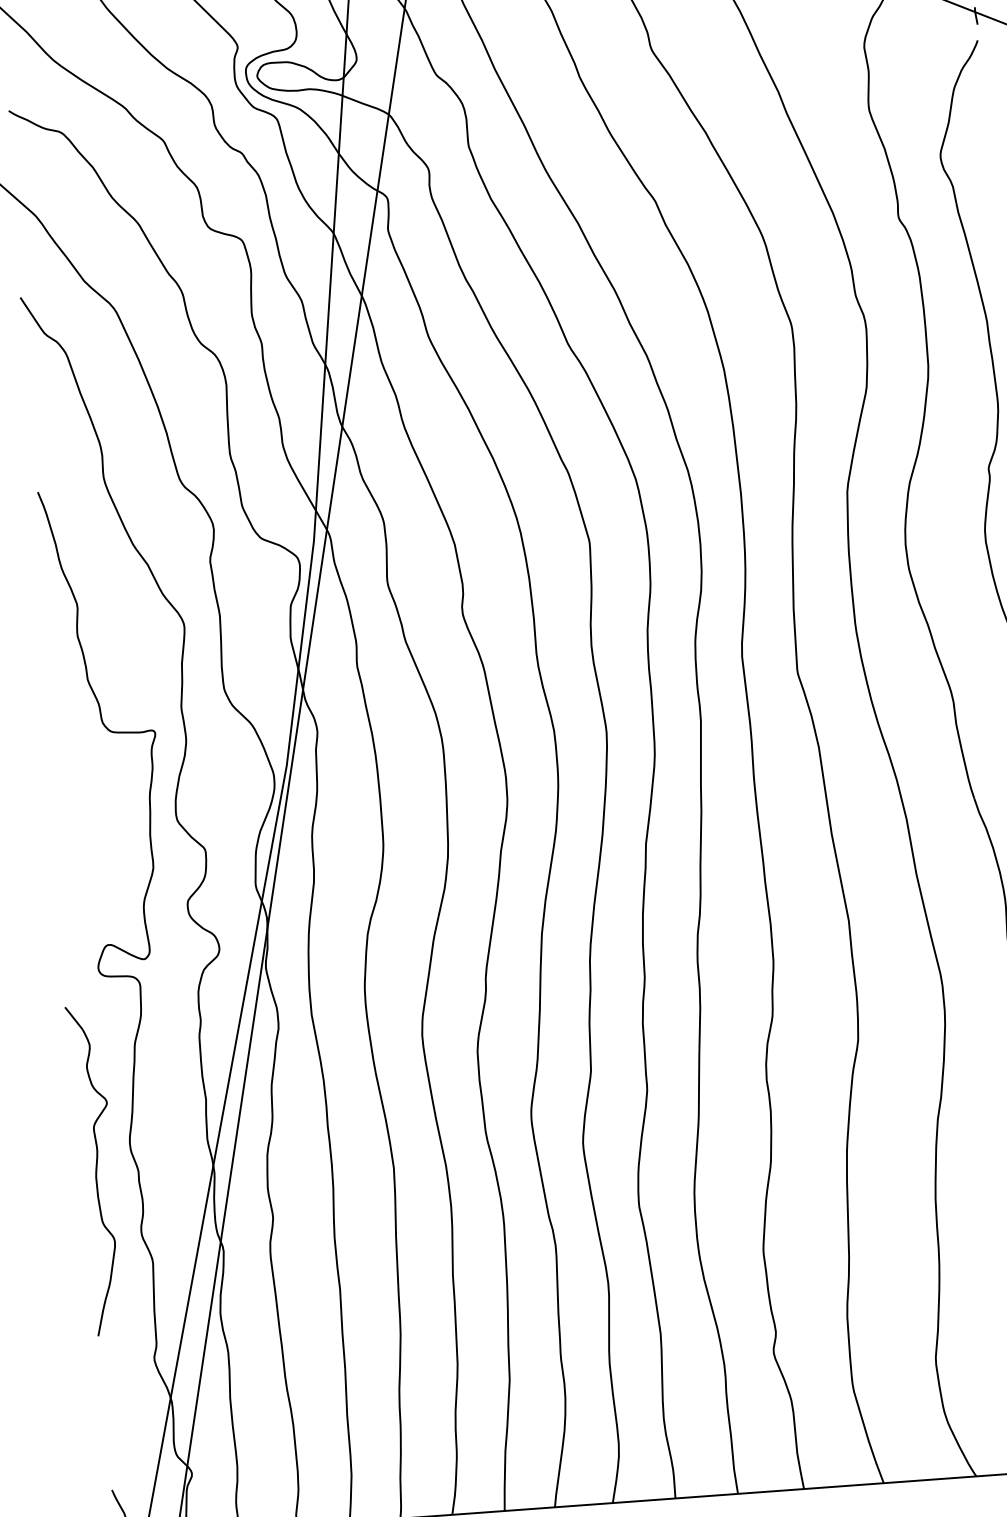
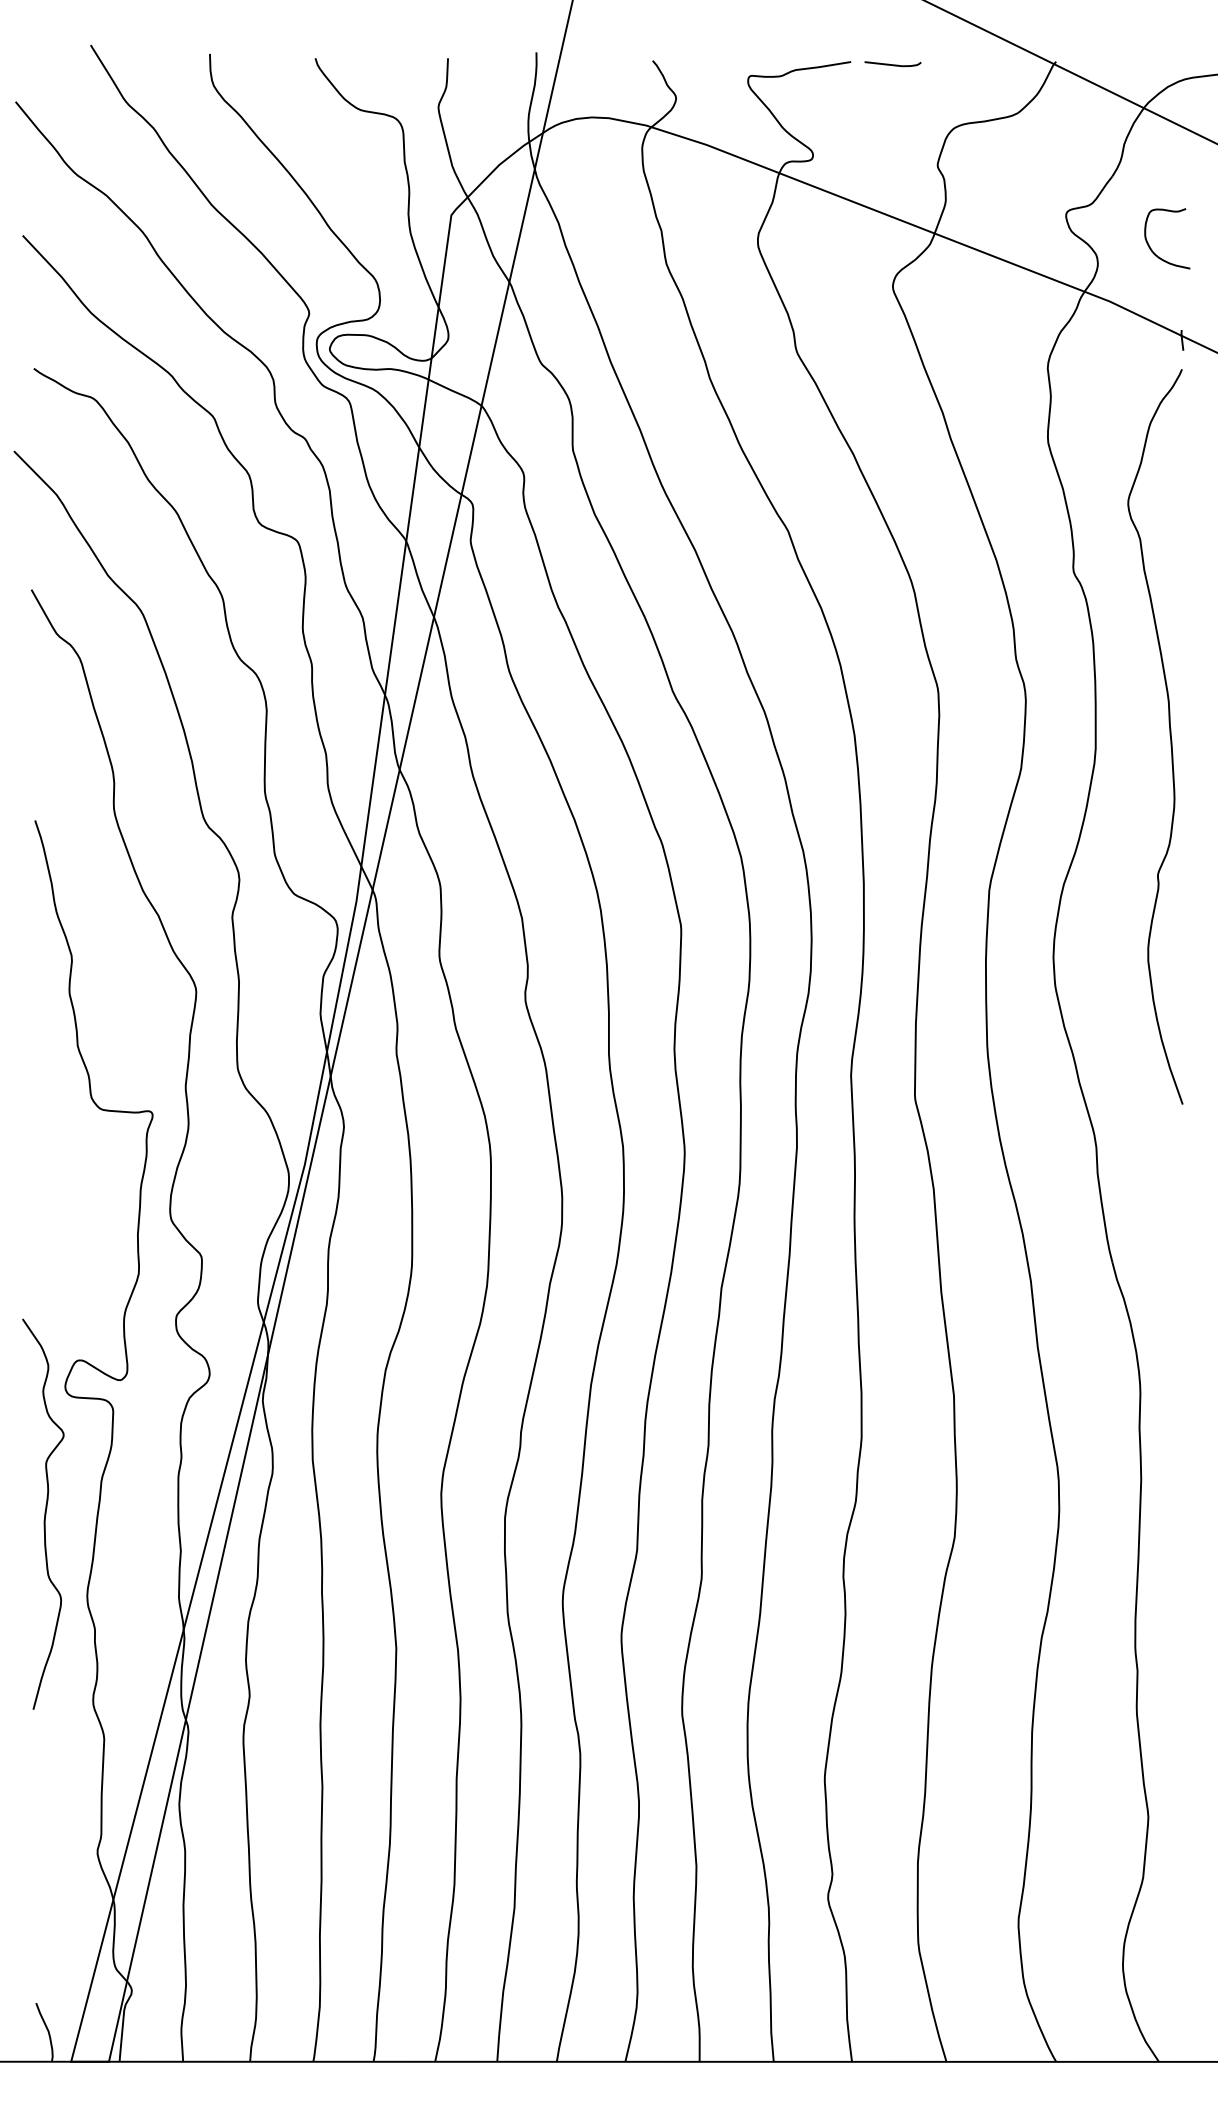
curve: (95, 1170) -> (44, 1513), moved

